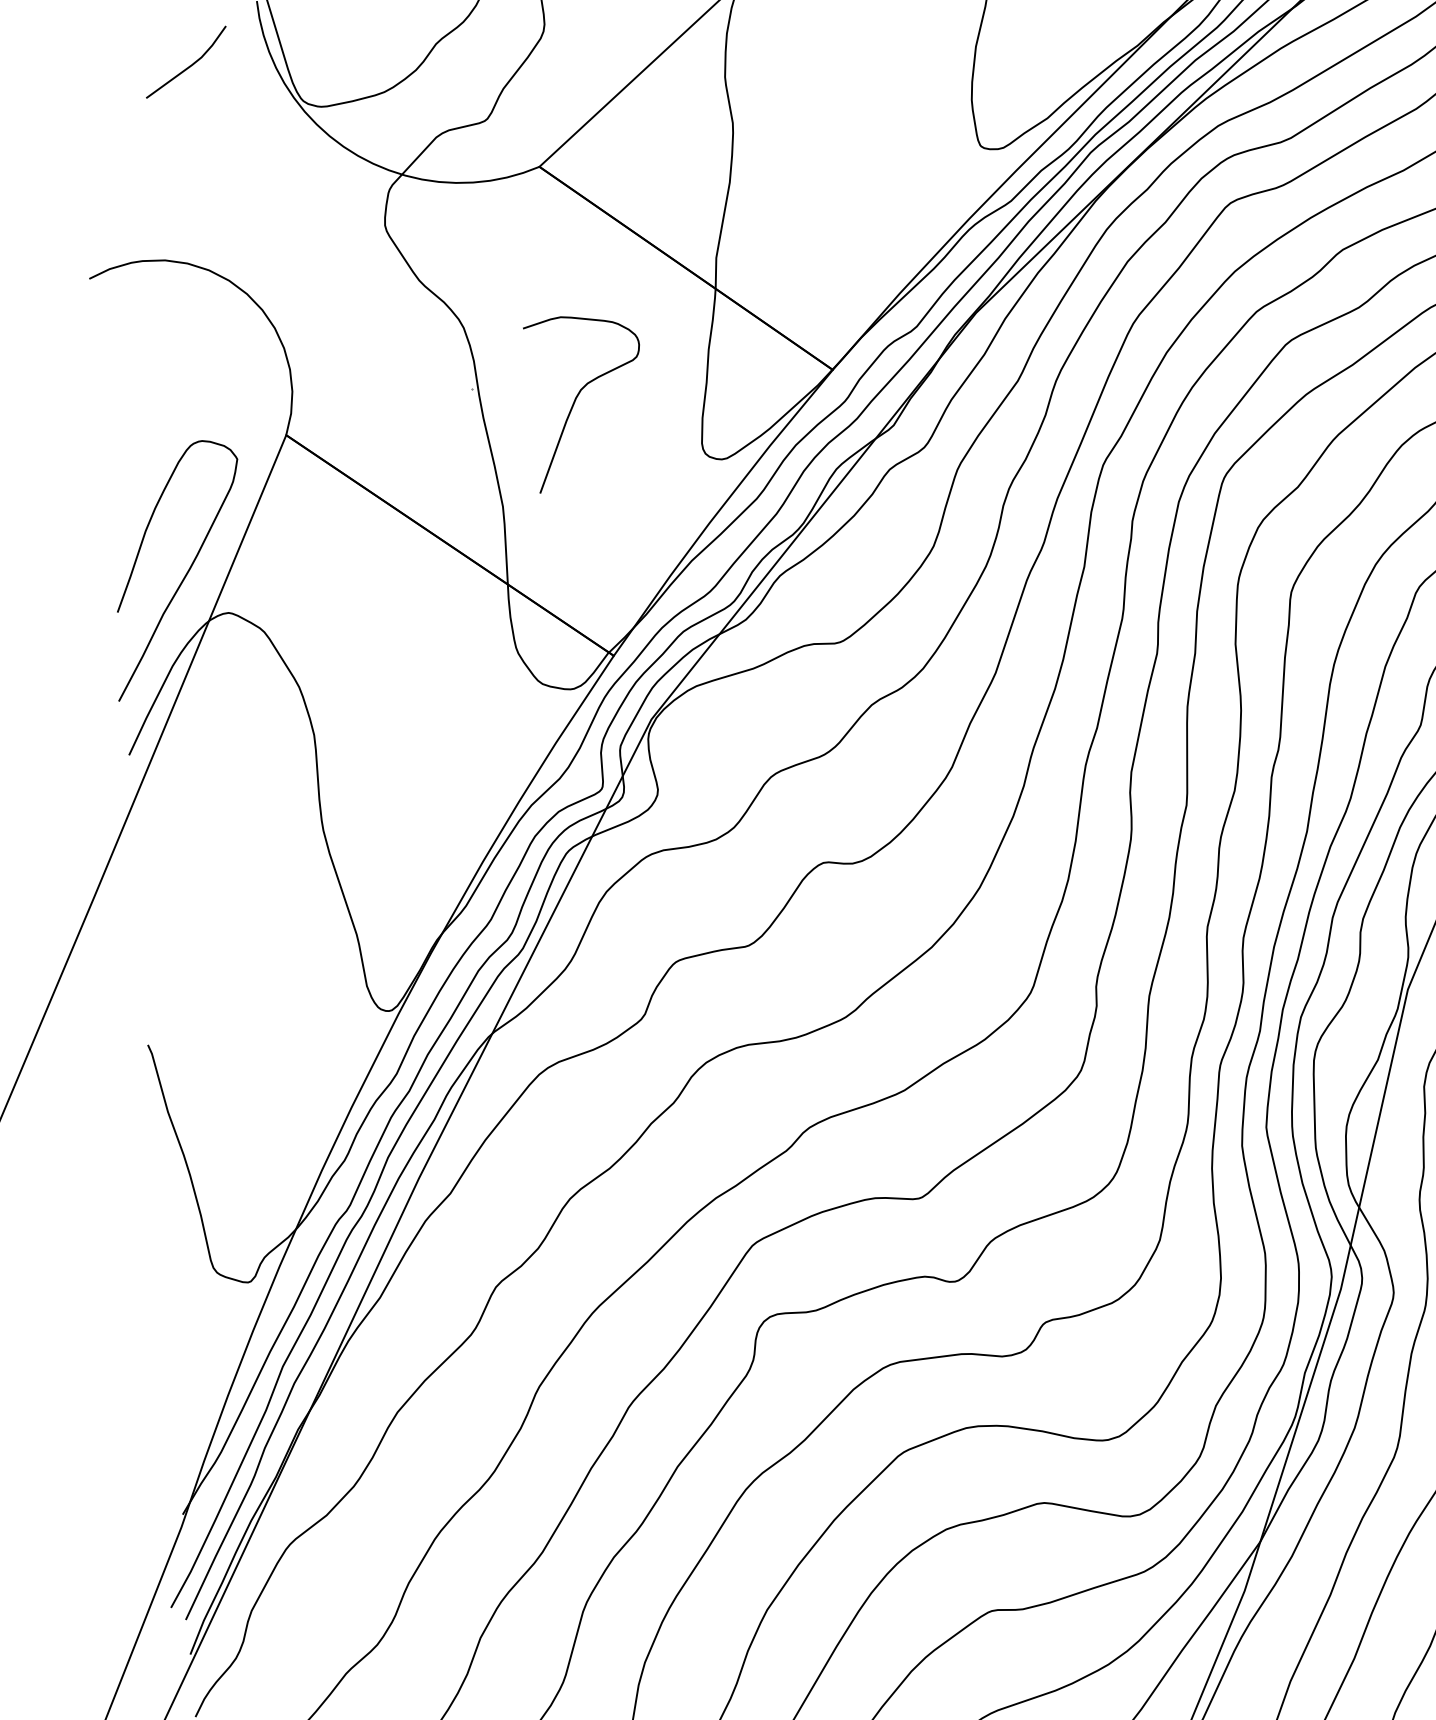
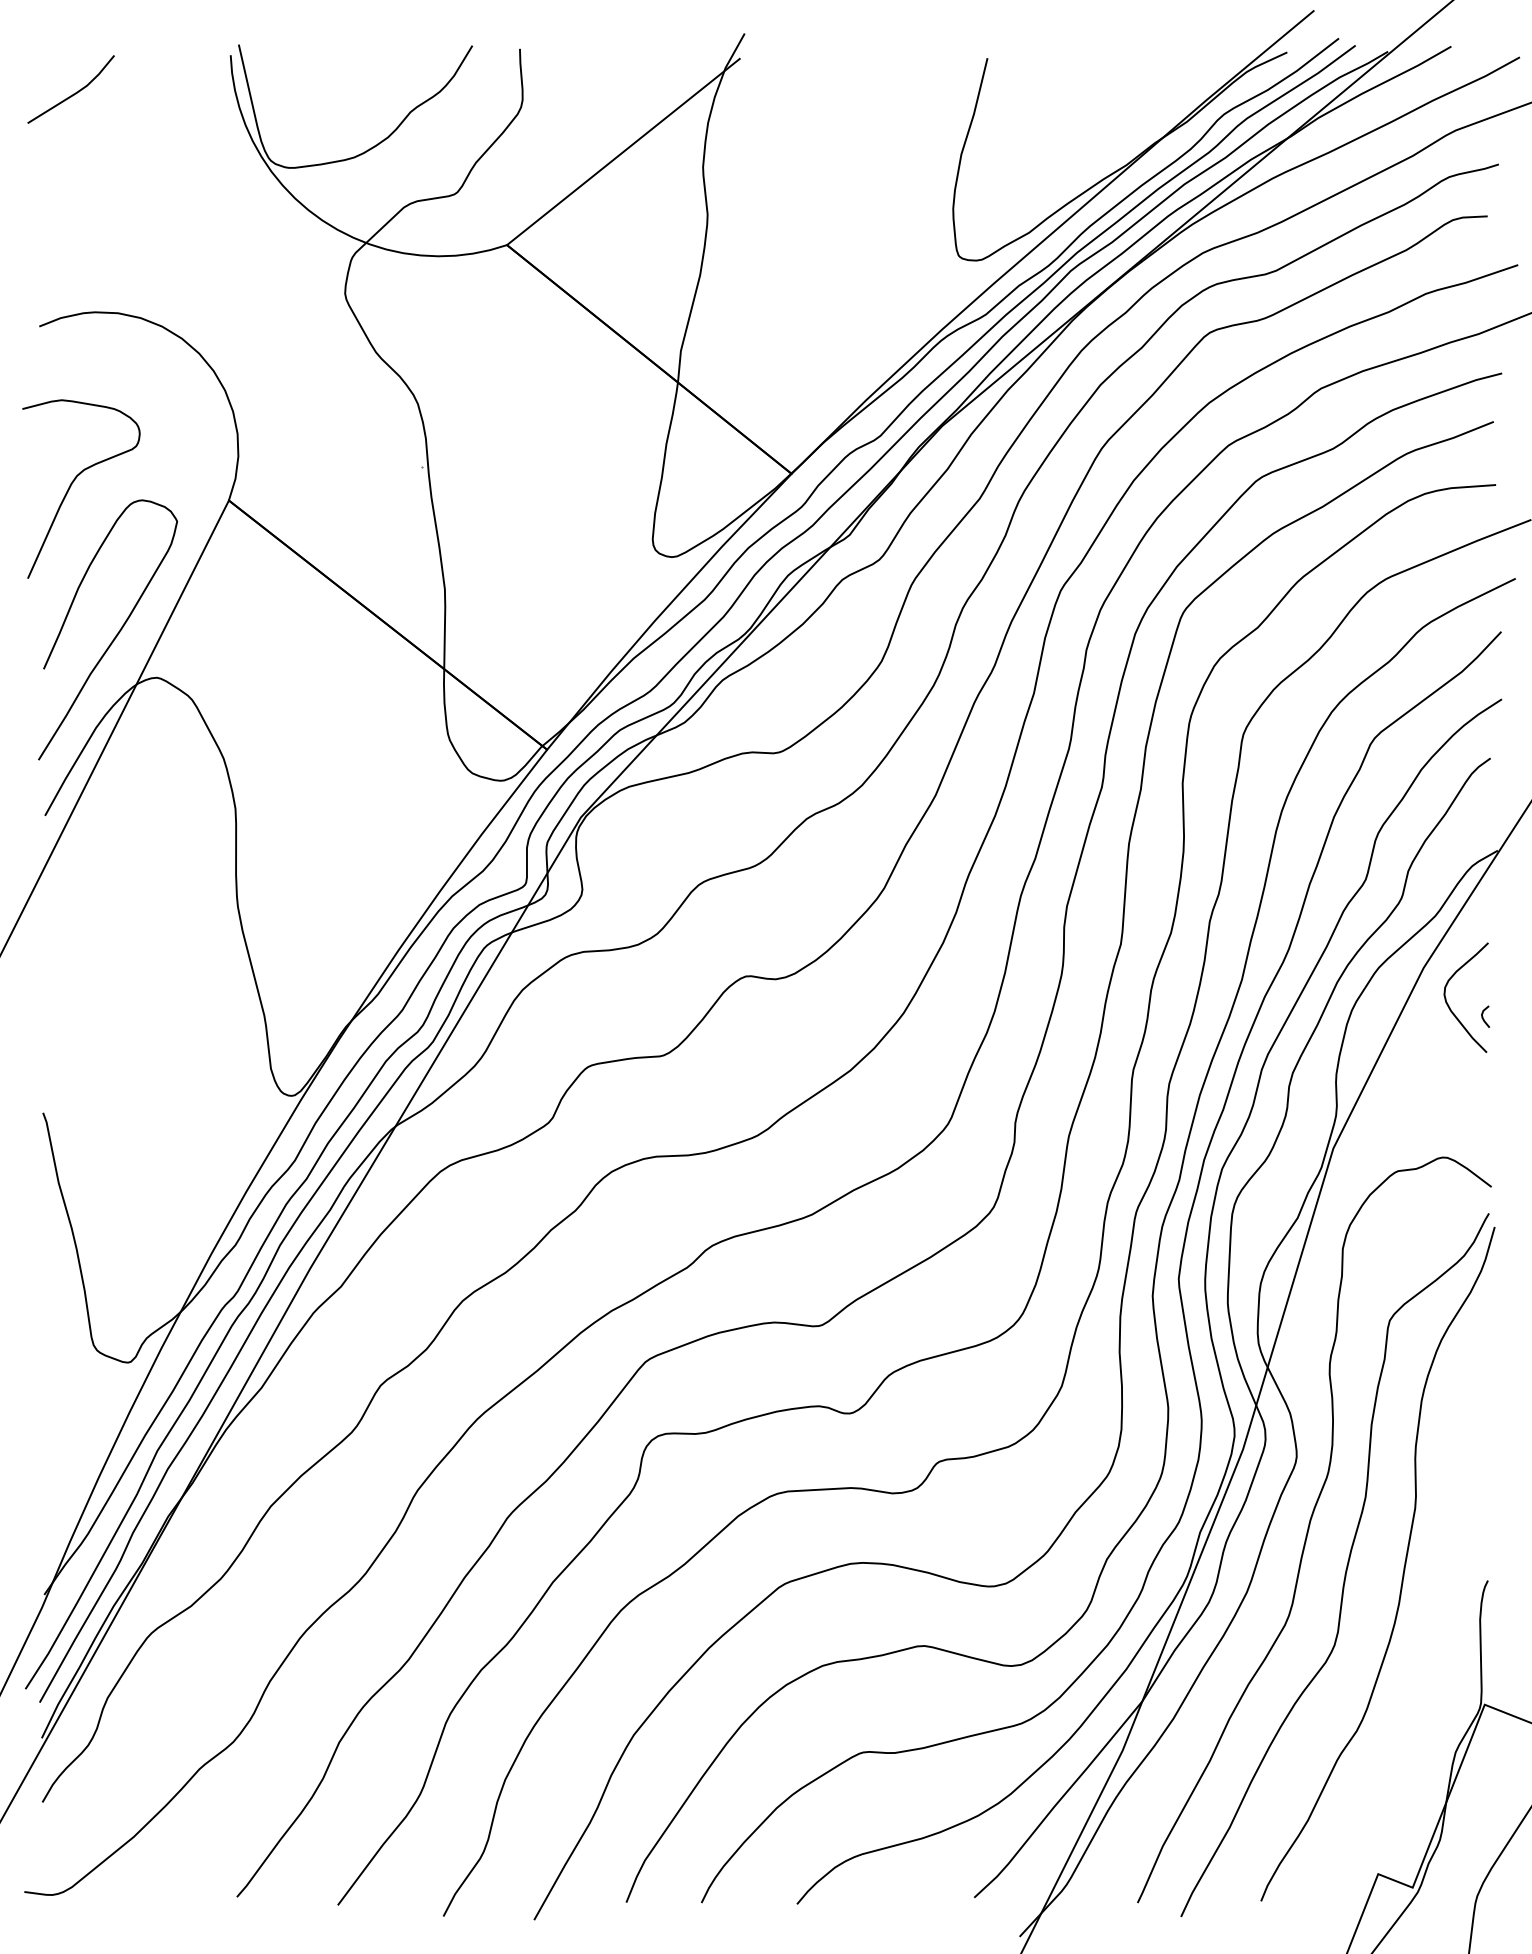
line: (188, 65) -> (73, 93), moved
curve: (577, 398) -> (72, 484), moved

